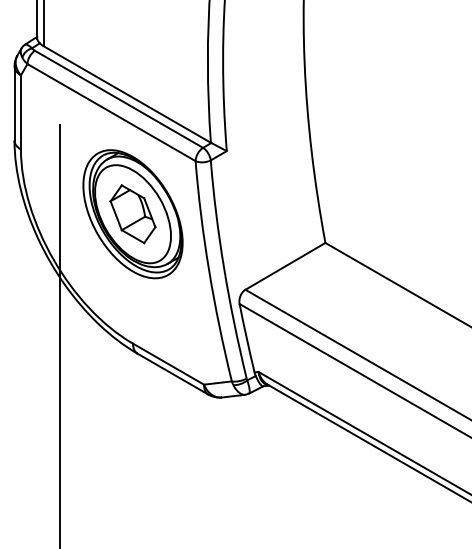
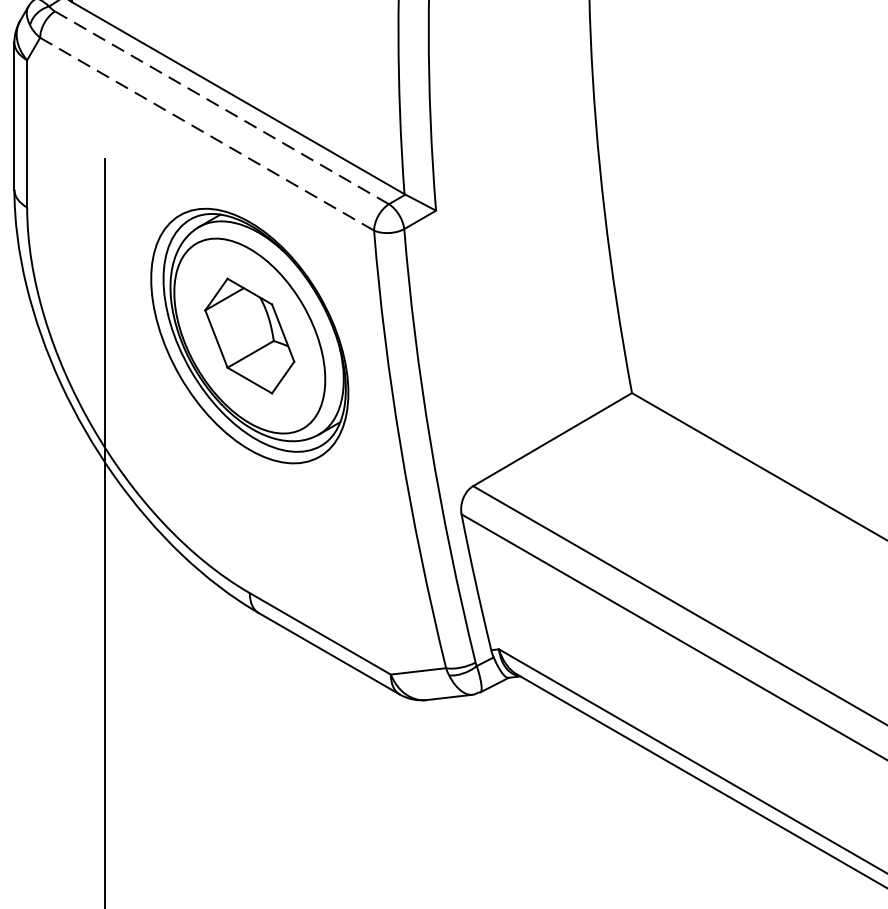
line: (118, 99) -> (220, 108), solid -> dashed
line: (111, 112) -> (207, 133), solid -> dashed

